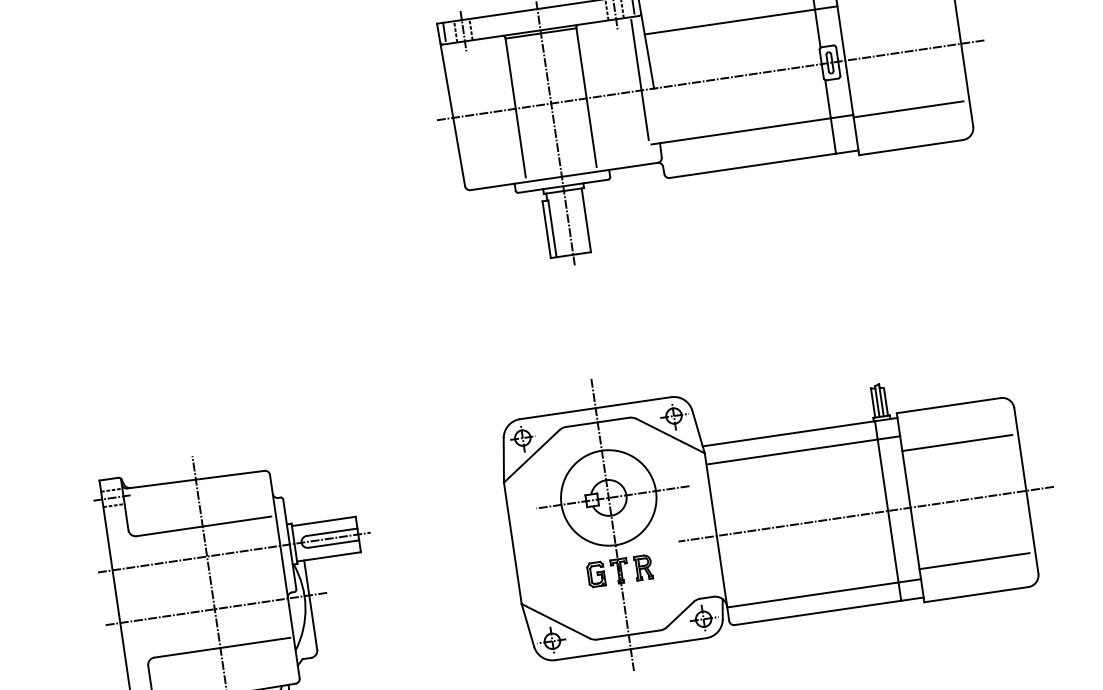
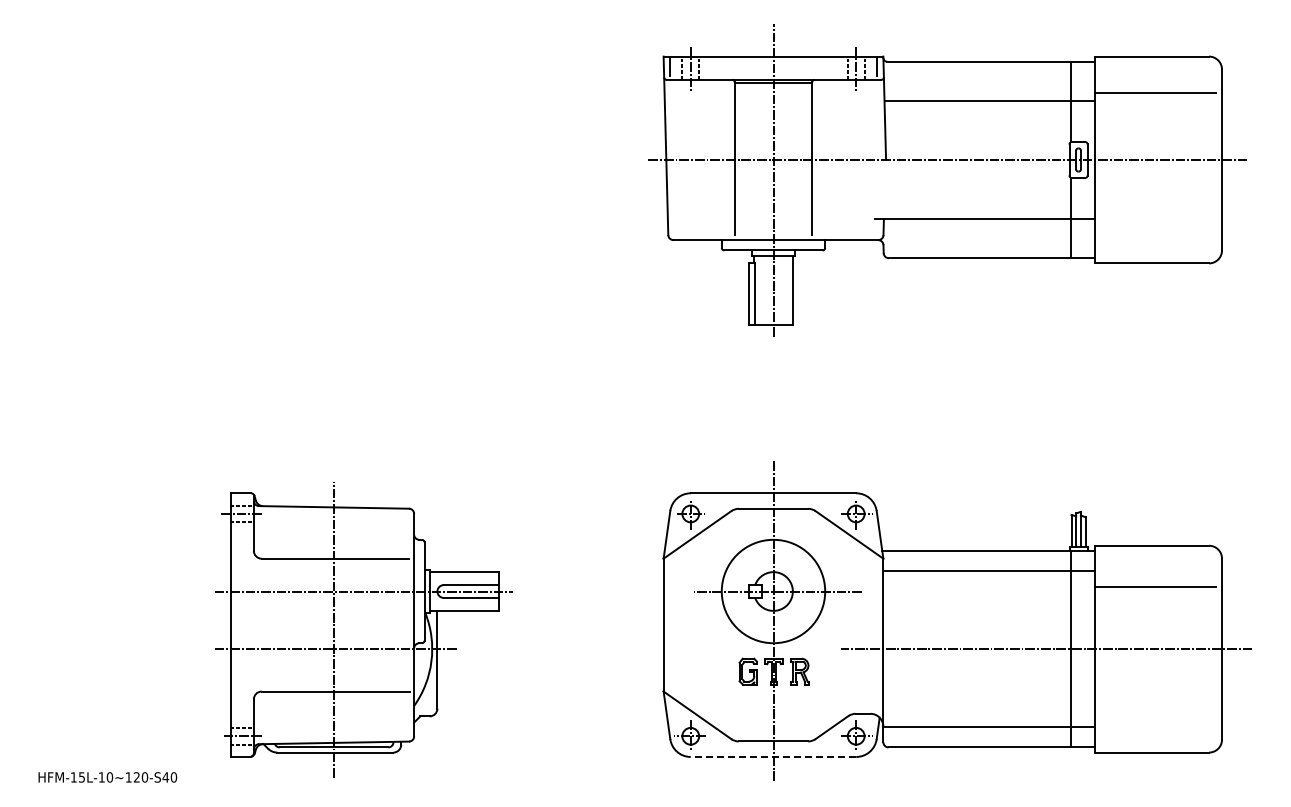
line: (640, 79) -> (872, 148), removed
line: (908, 109) -> (1155, 222), removed
line: (974, 561) -> (1155, 716), removed
line: (630, 648) -> (773, 756), solid -> dashed

